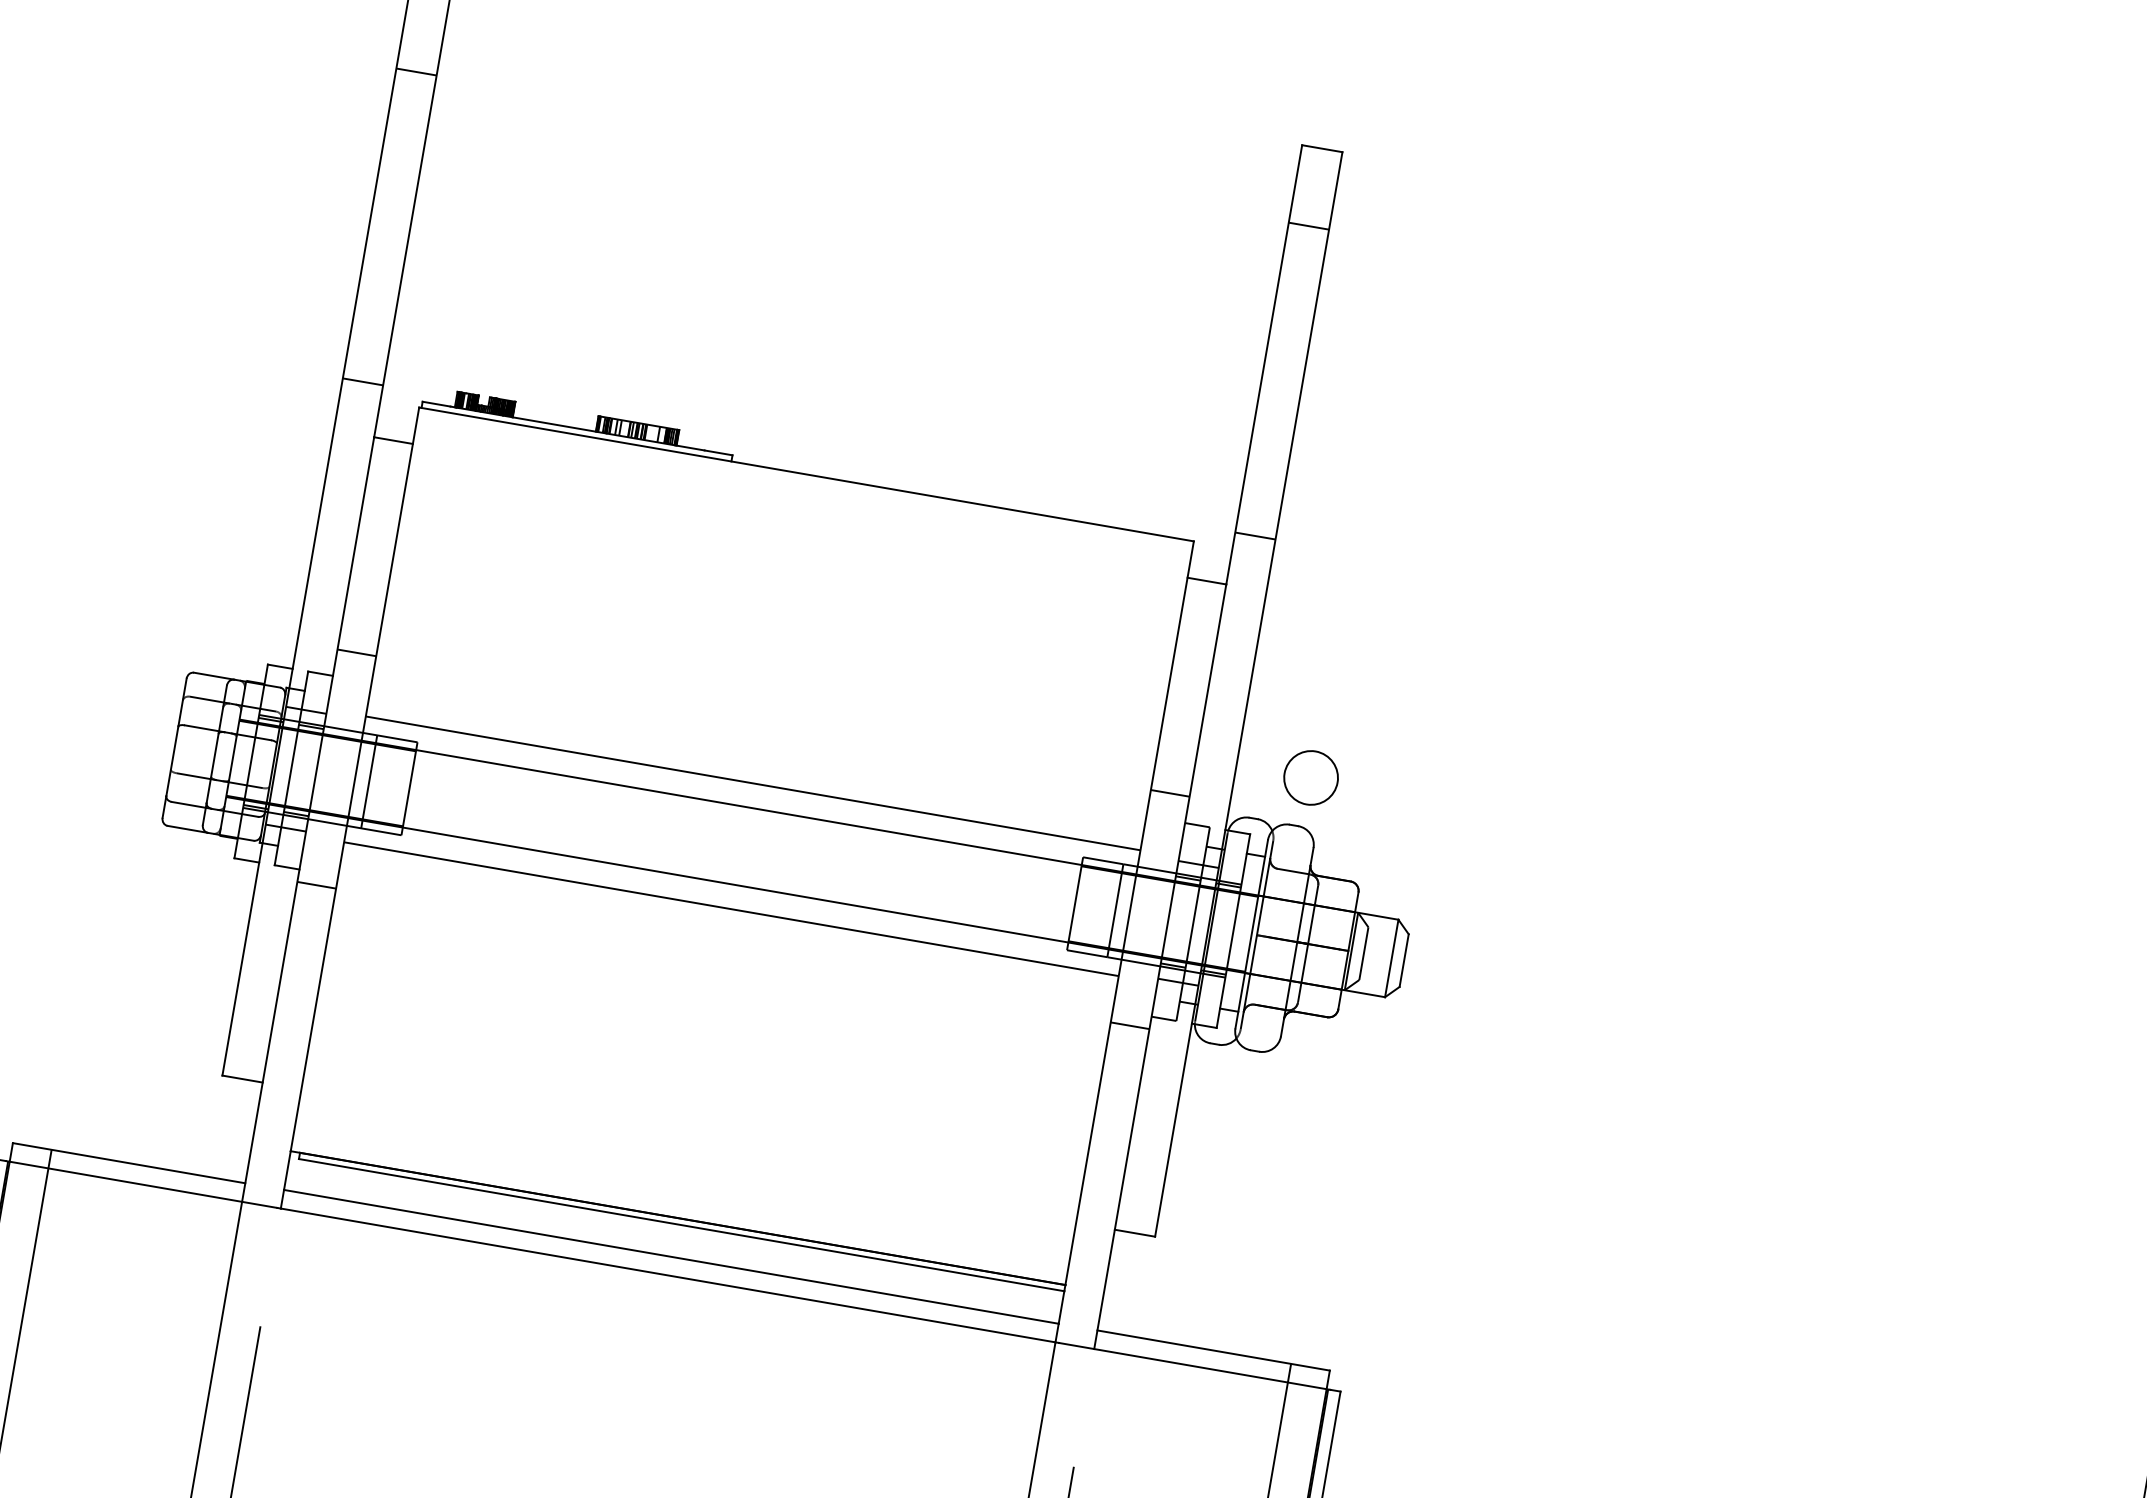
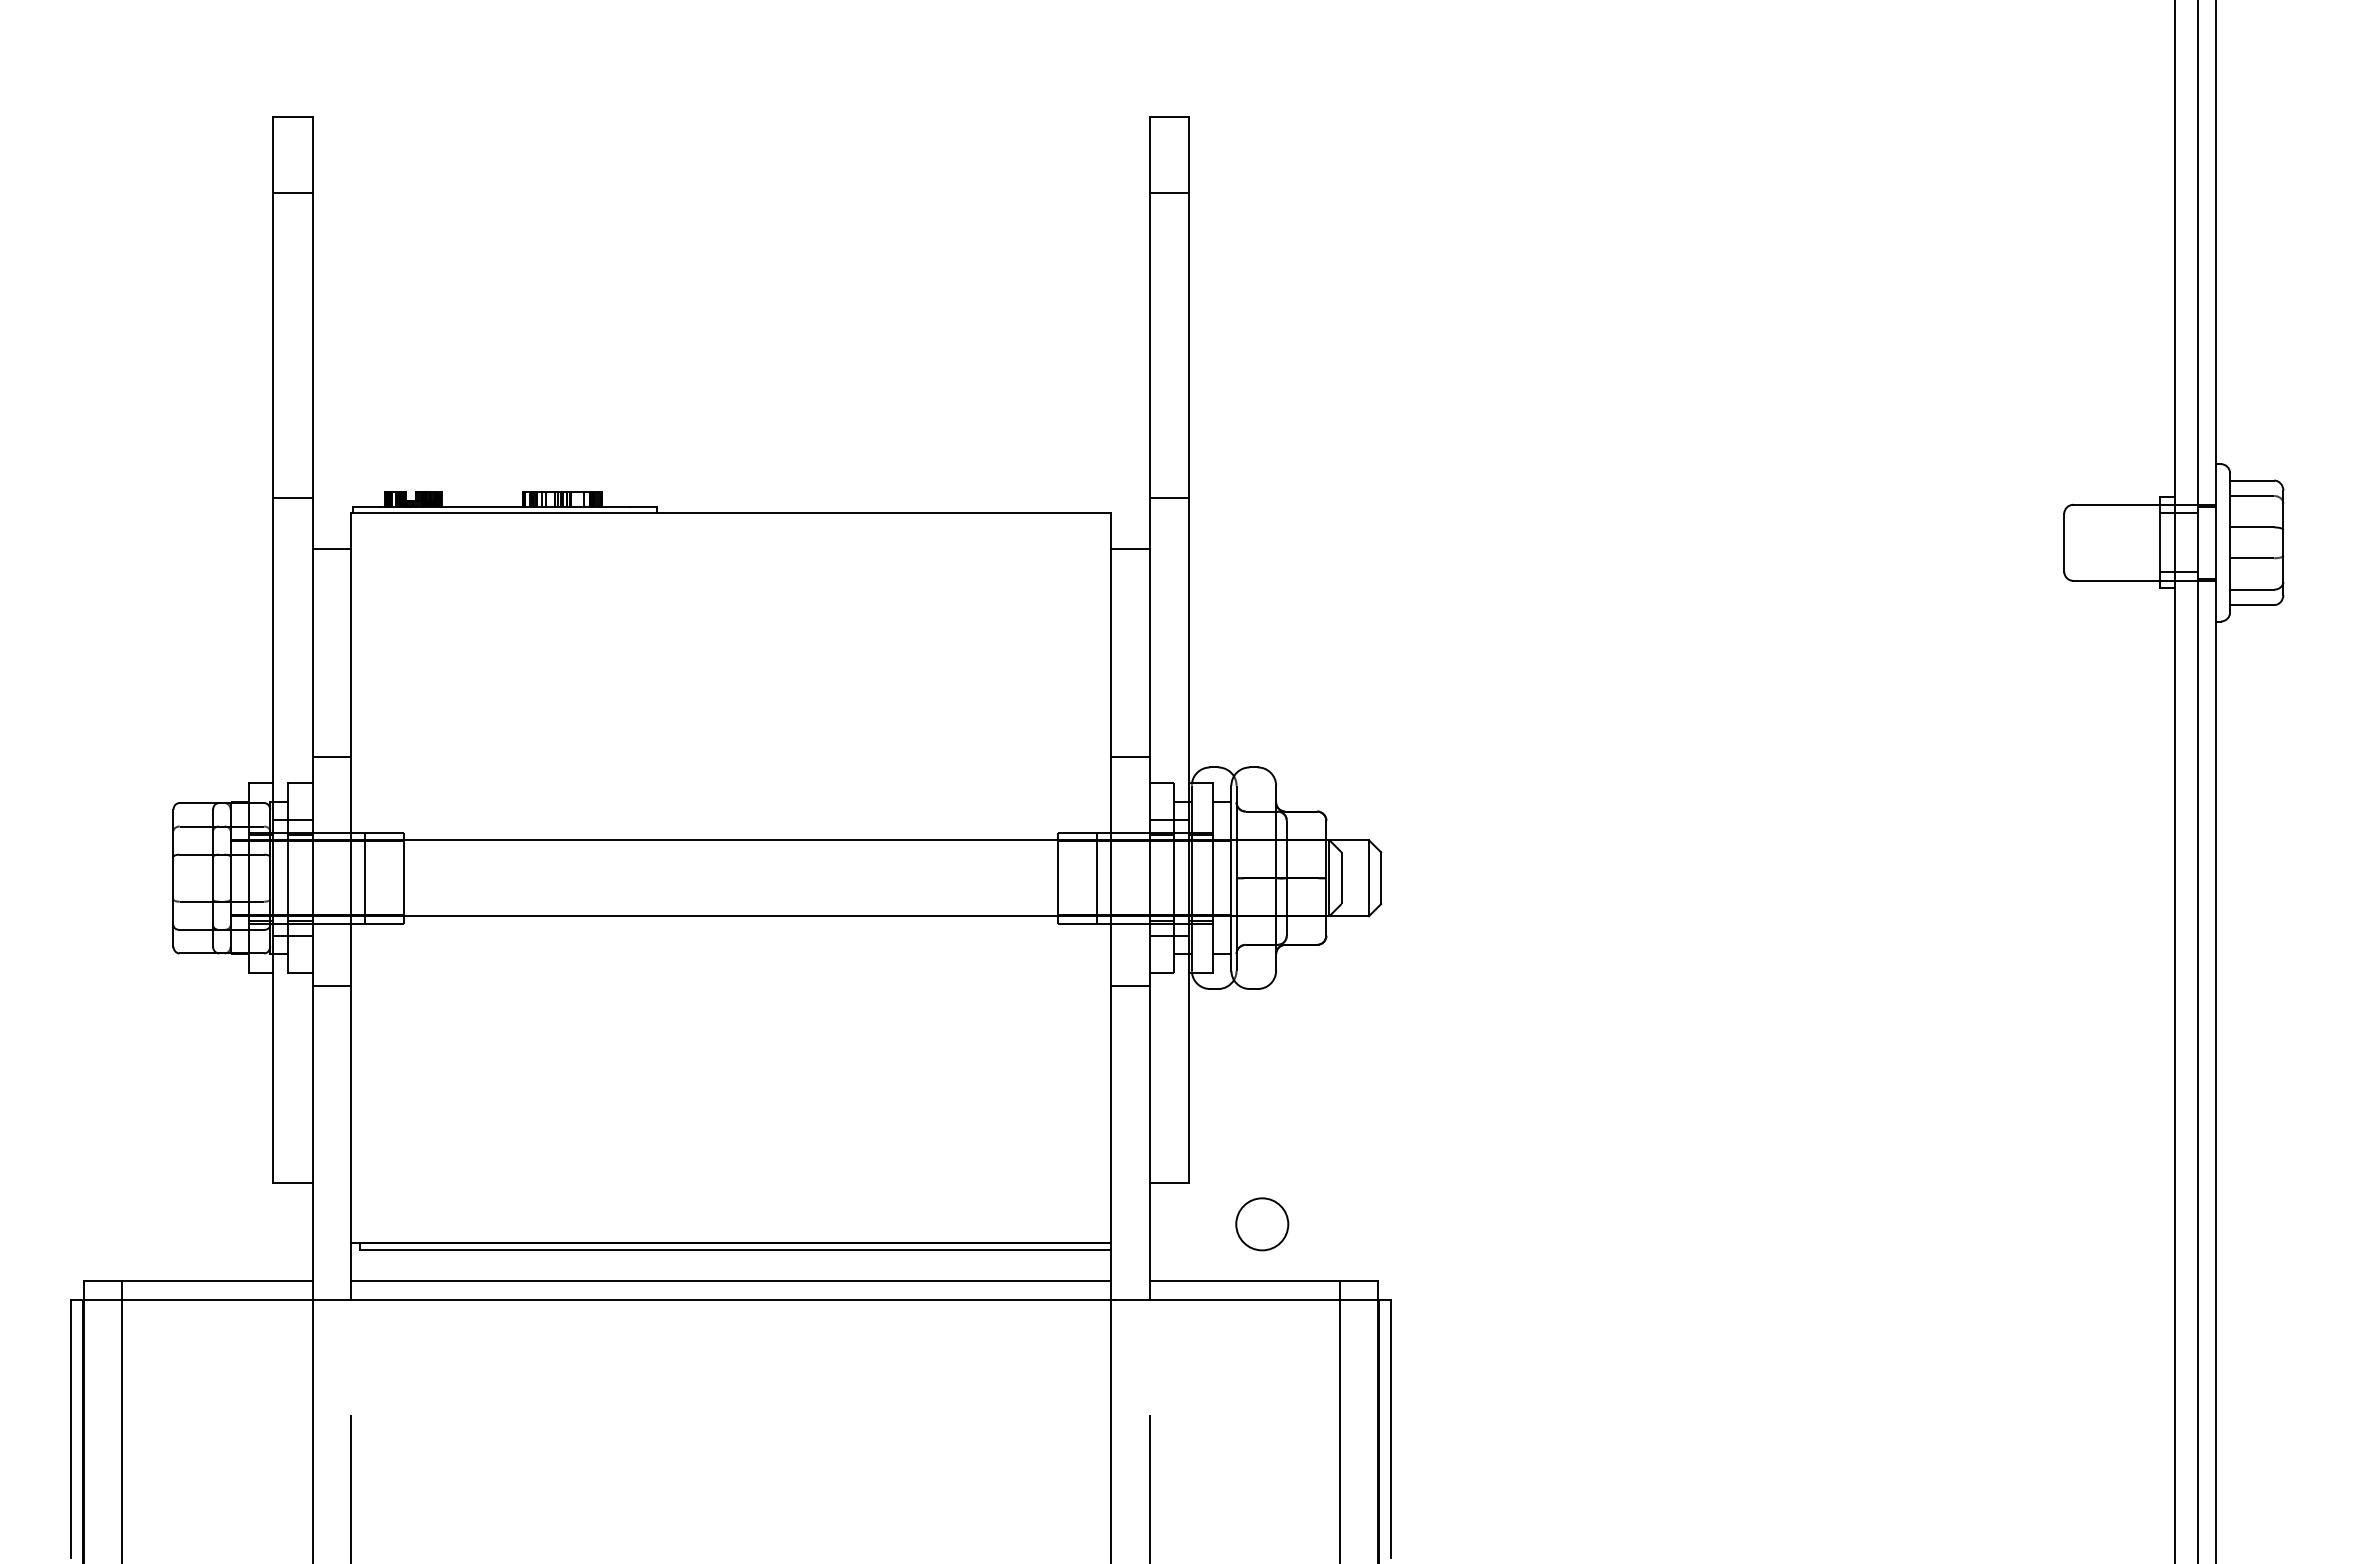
circle: (1311, 778) -> (1262, 1224), moved
line: (752, 783) -> (730, 816), removed
line: (730, 909) -> (730, 940), removed

